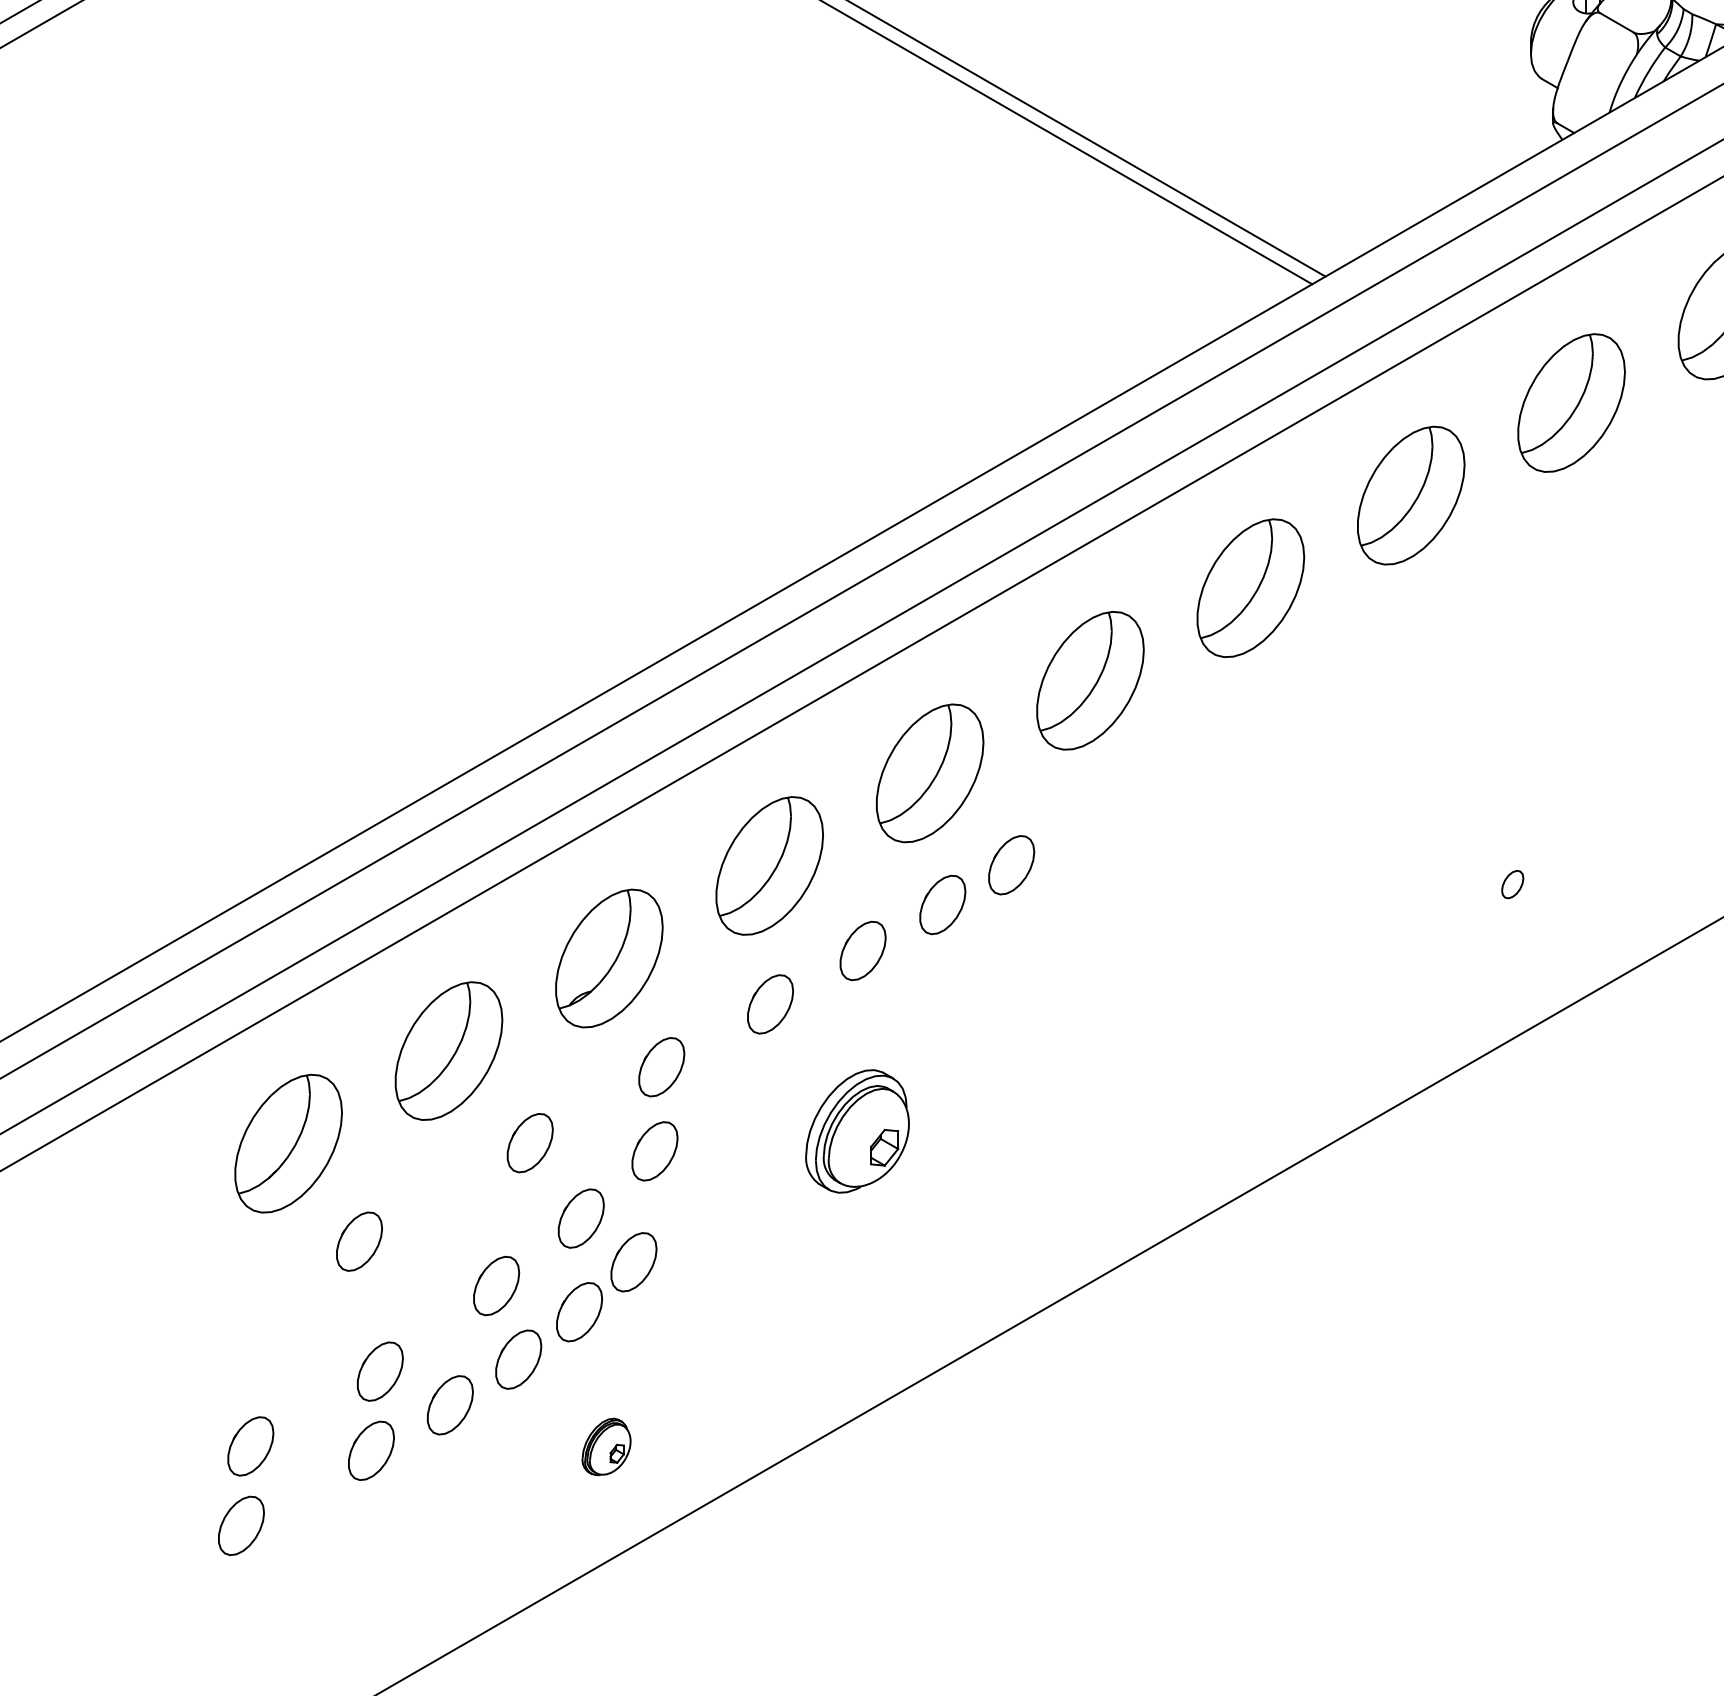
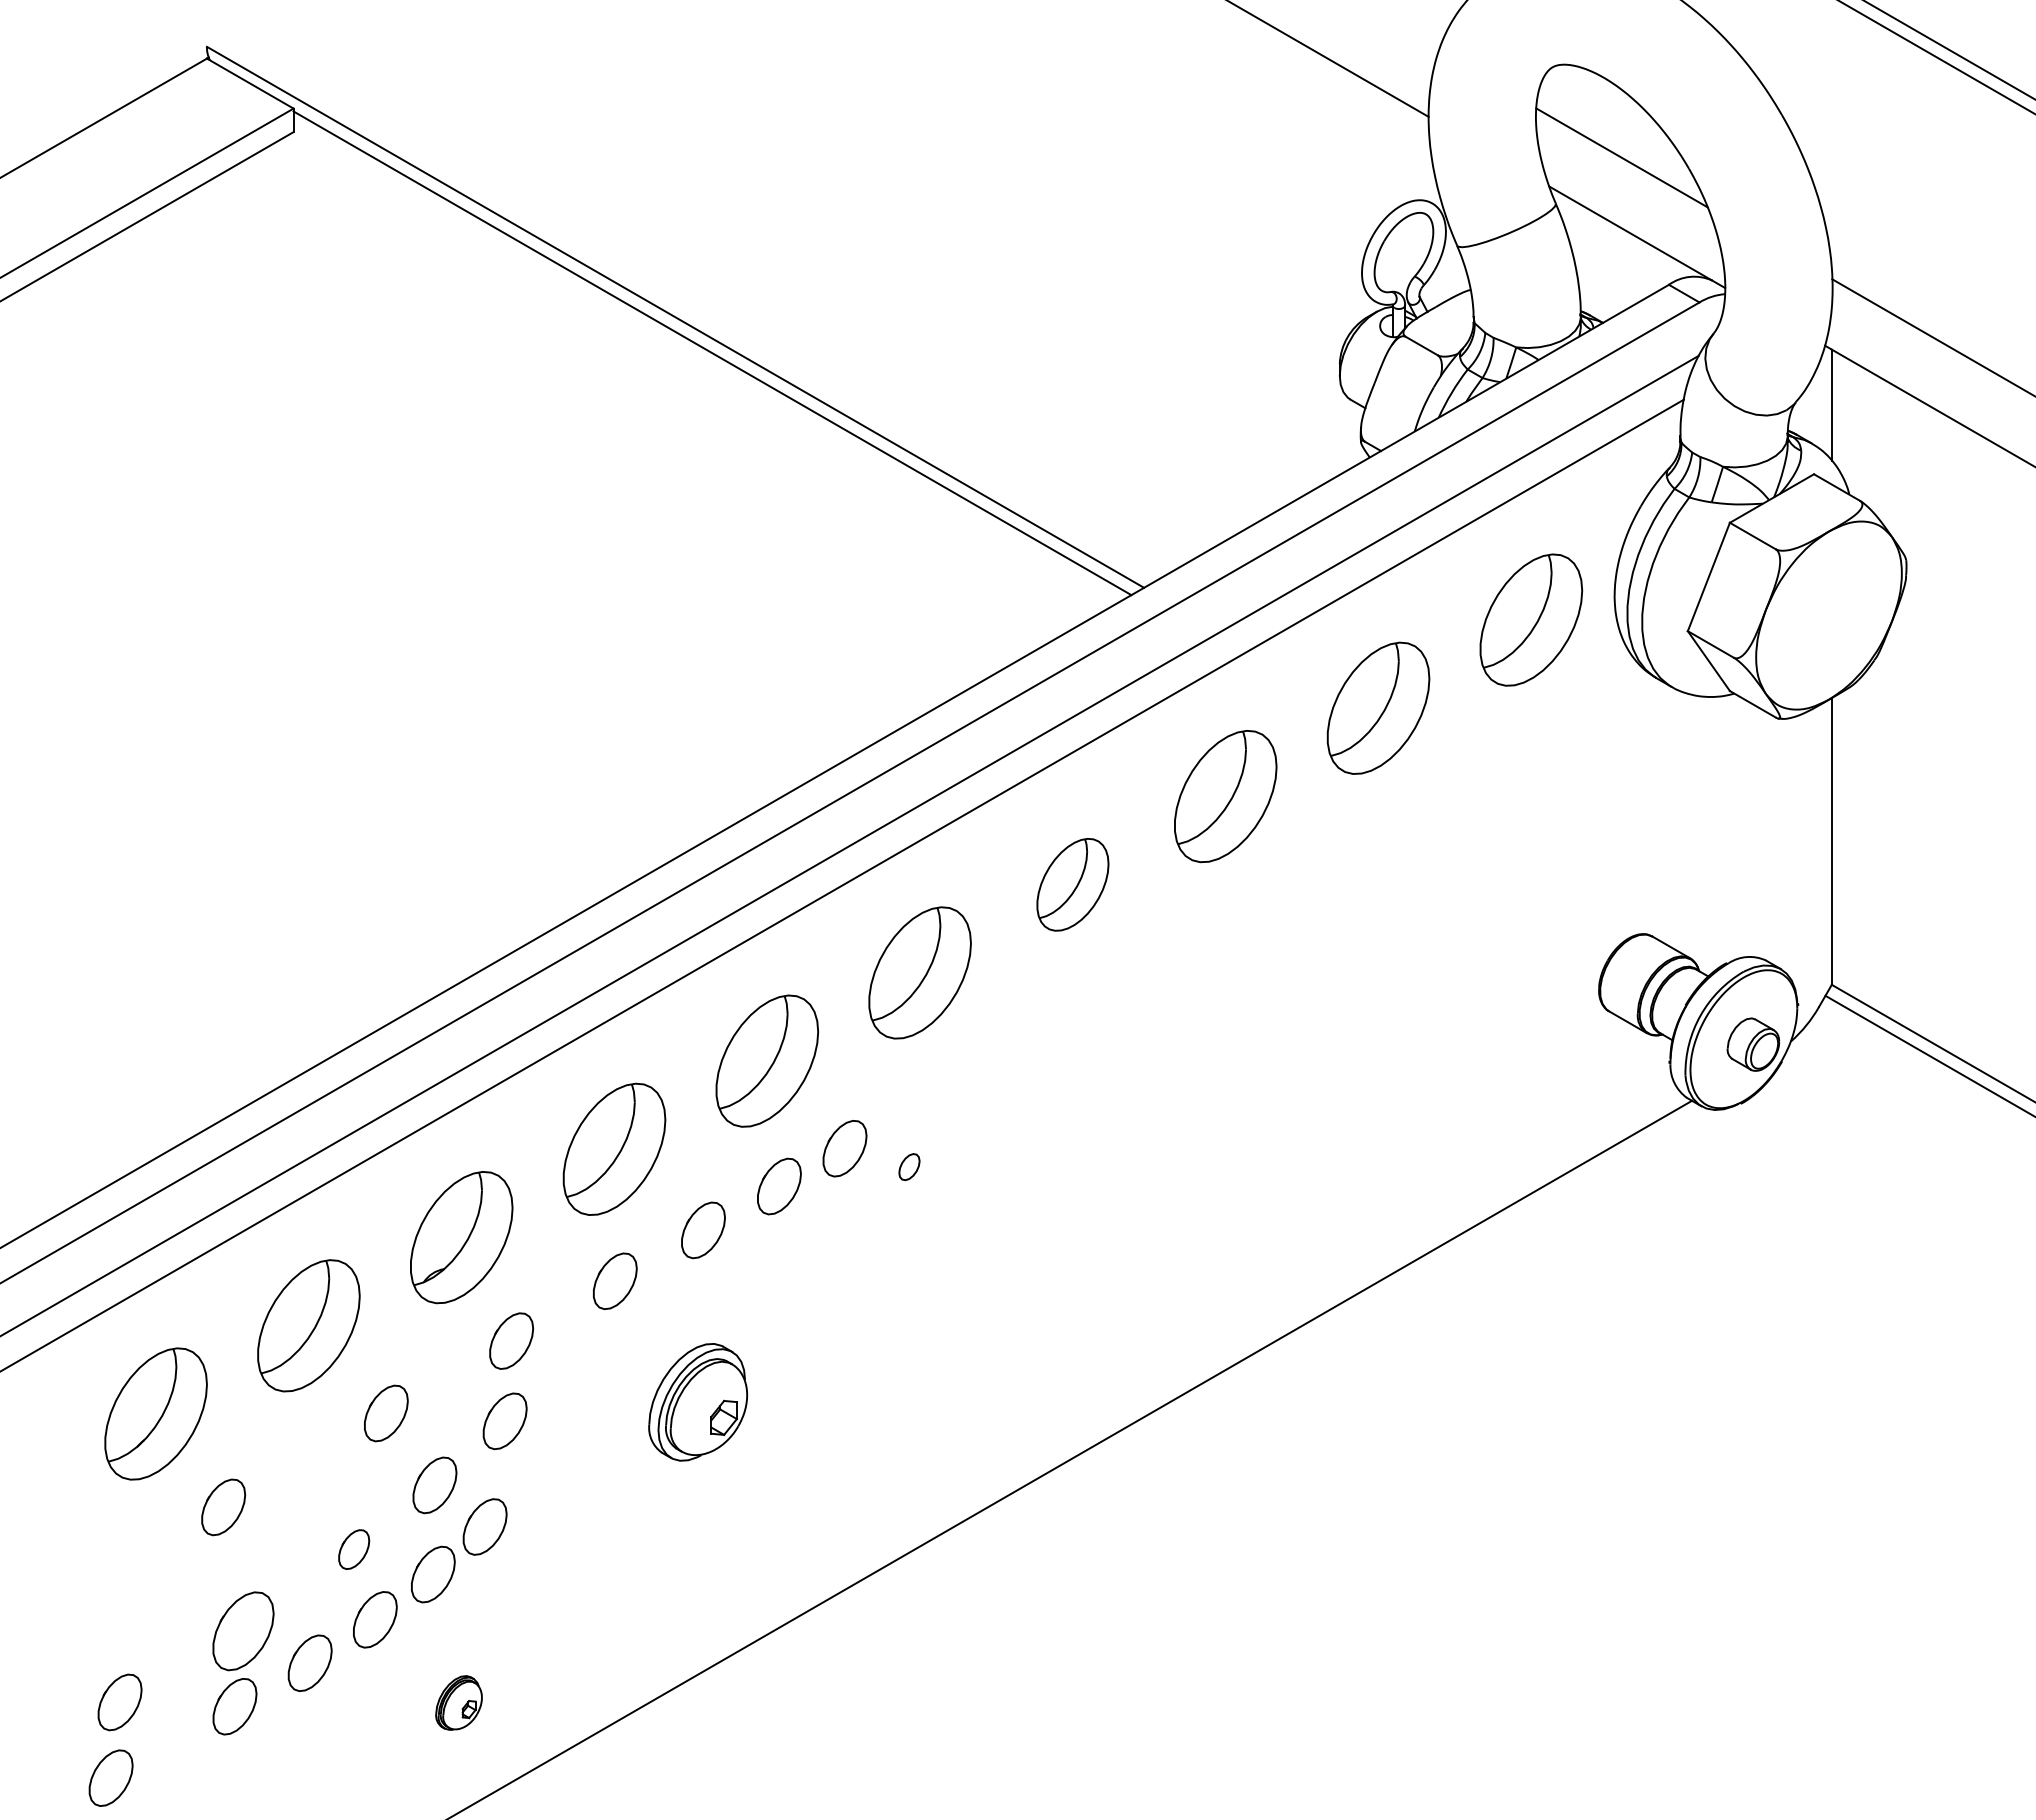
part: (1250, 587) -> (1072, 884), size x0.7
part: (1512, 884) -> (909, 1167), moved
part: (495, 1285) -> (353, 1549), size x0.7
part: (380, 1370) -> (243, 1630), size x1.4

